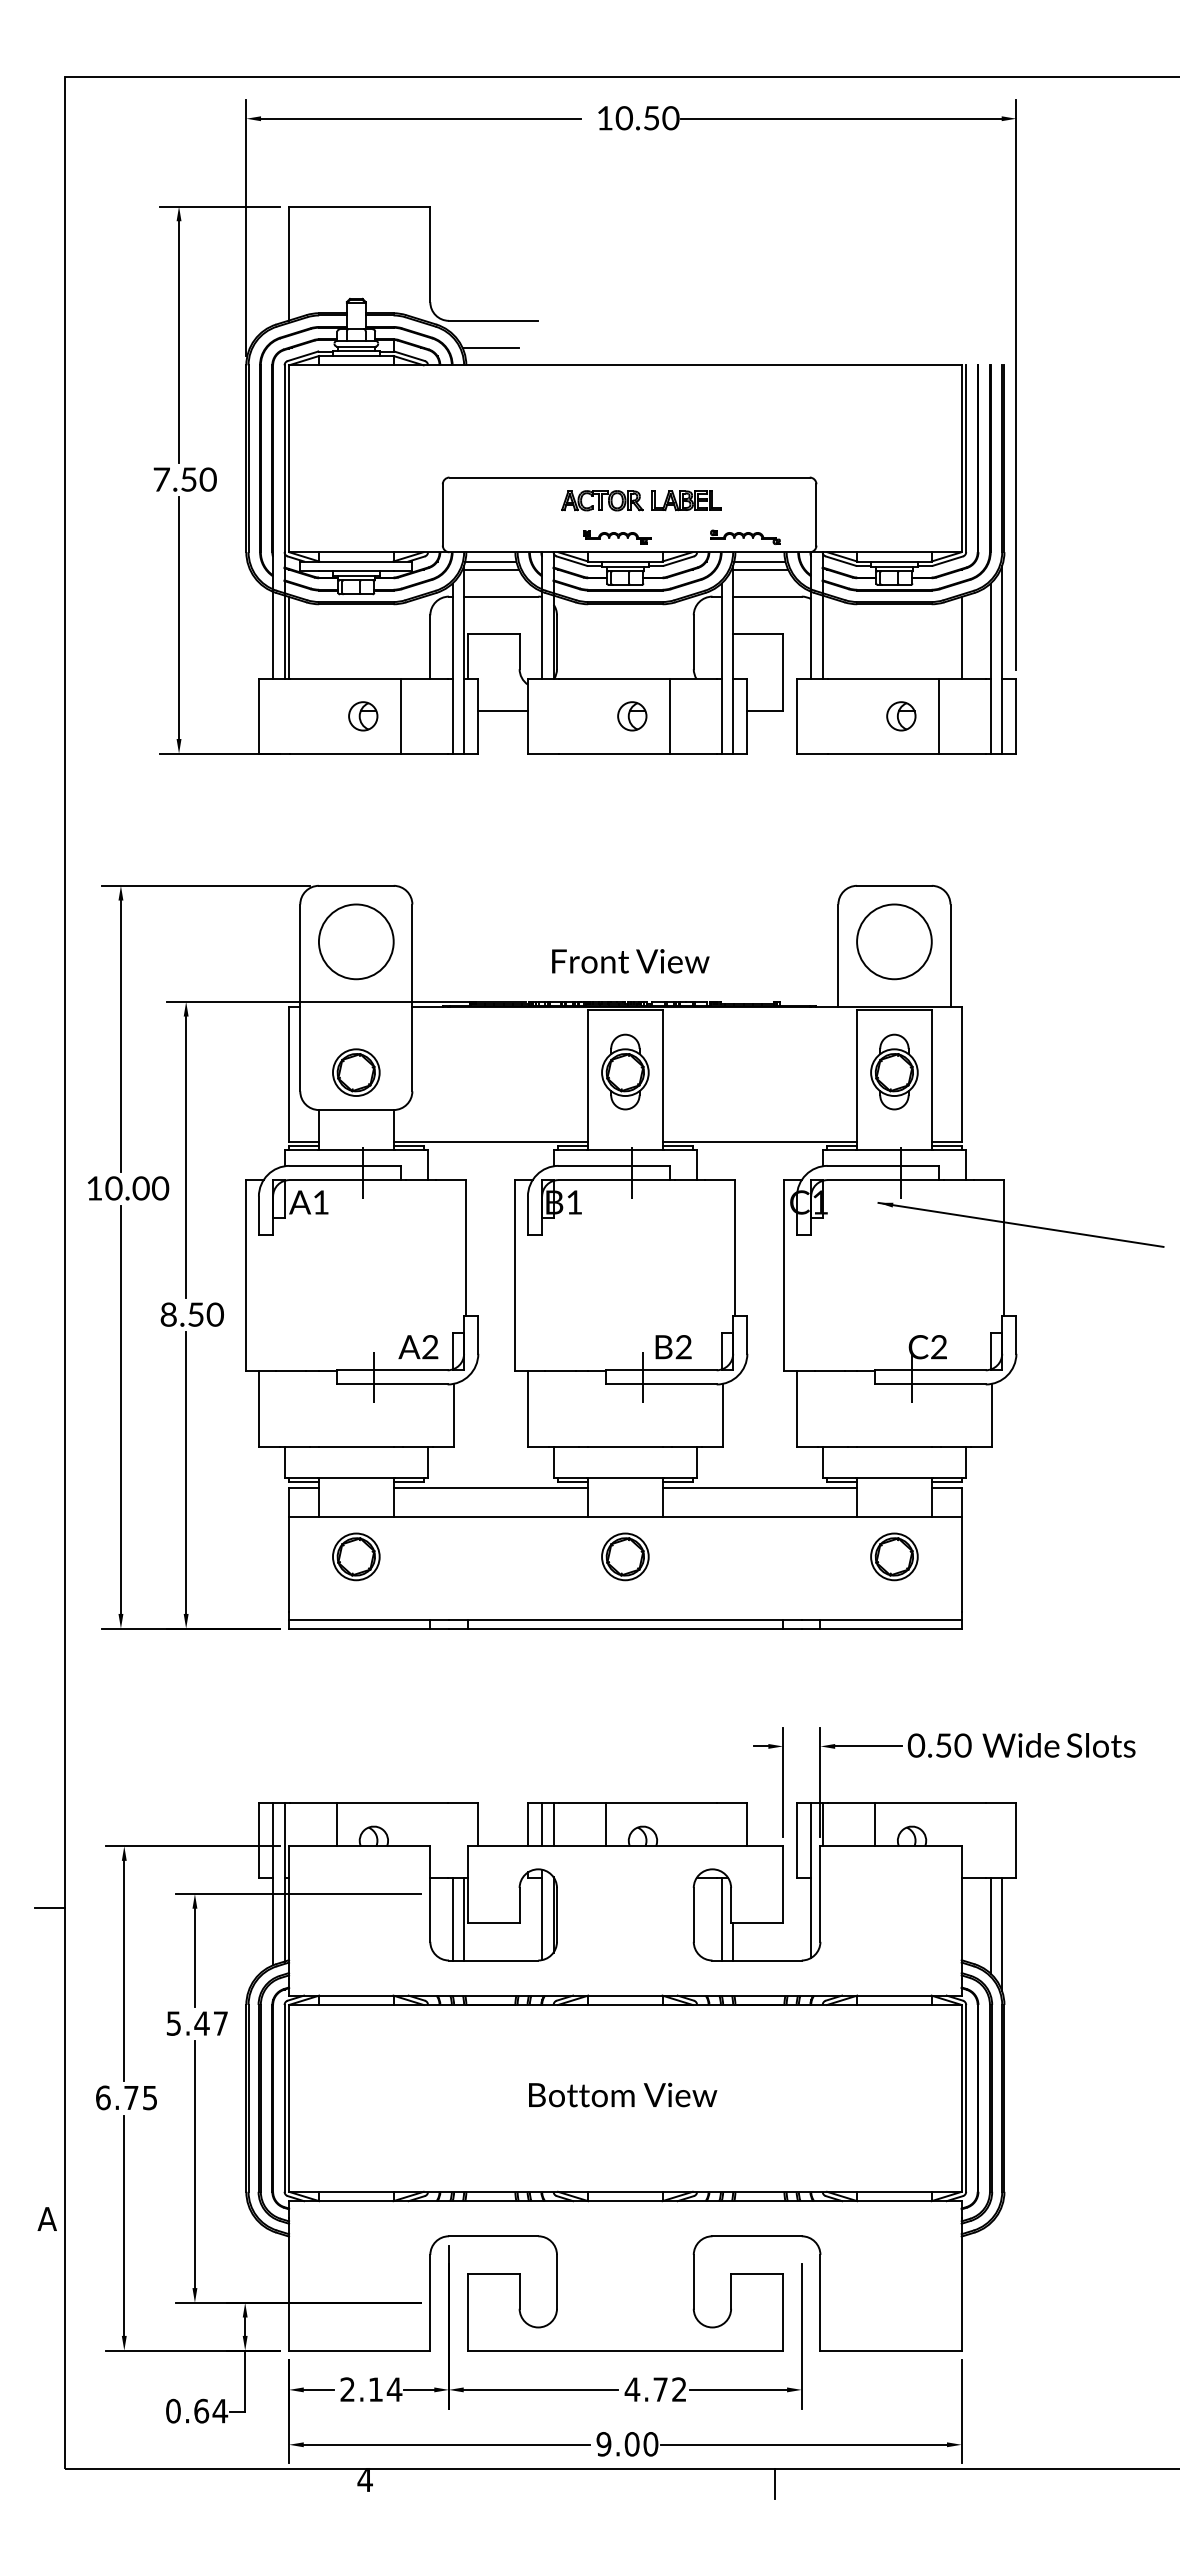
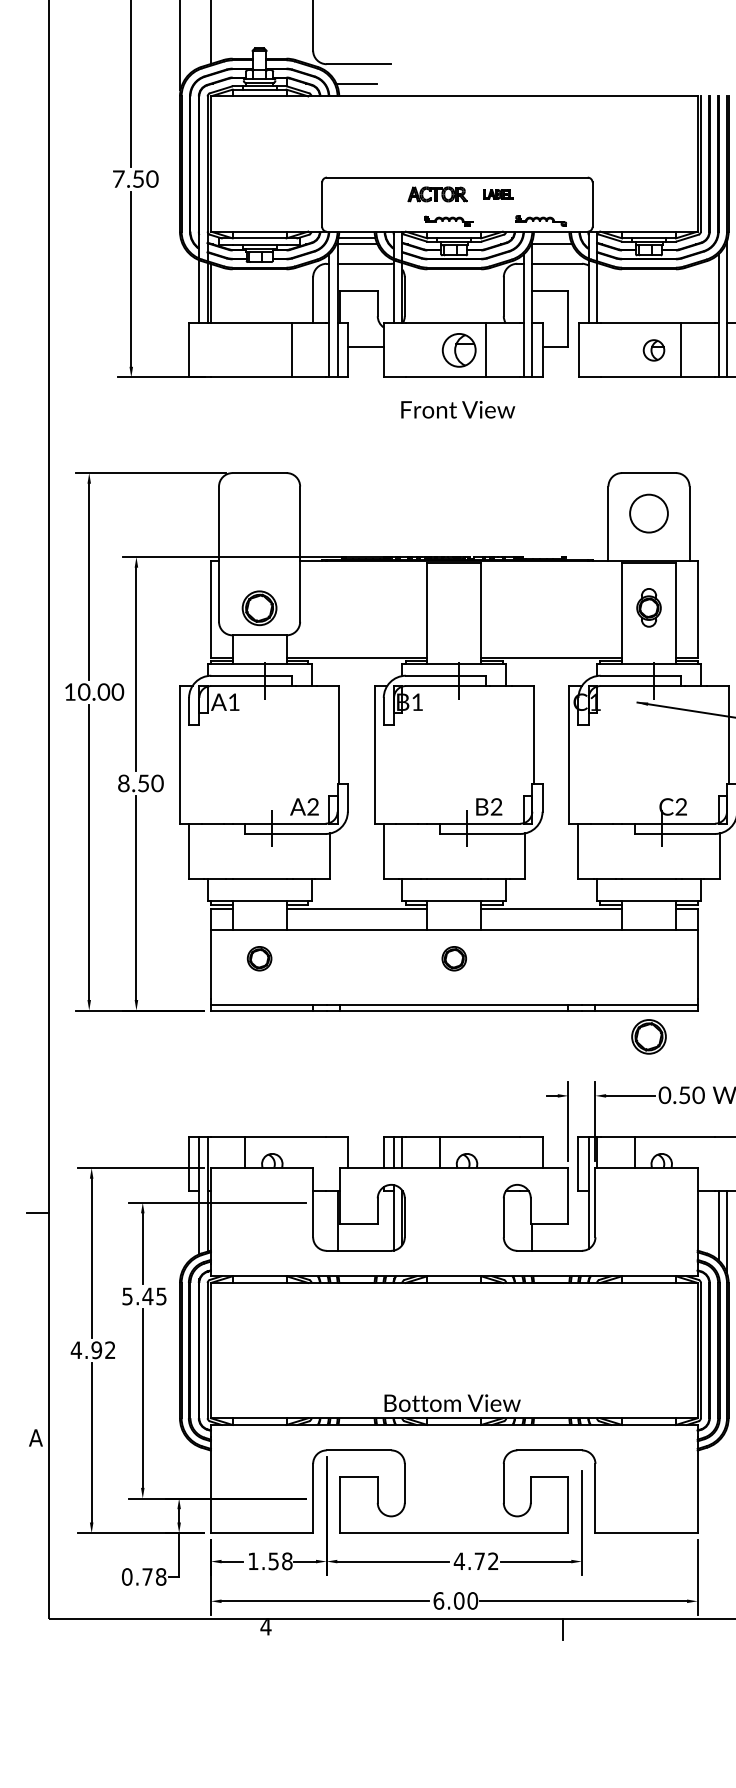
part: (686, 500) -> (498, 194), size x0.6
line: (759, 561) -> (551, 238), removed
line: (961, 637) -> (697, 293), removed
part: (363, 716) -> (264, 350), removed
part: (632, 716) -> (459, 350), size x1.6
circle: (356, 941) -> (259, 513), removed
circle: (894, 941) -> (649, 513), size x0.7
text: (630, 961) -> (458, 409), moved
part: (625, 1071) -> (454, 607), removed
part: (894, 1071) -> (649, 607), size x0.7
part: (356, 1556) -> (259, 958), size x0.7
part: (625, 1556) -> (454, 958), size x0.7
part: (894, 1556) -> (649, 1036), moved
line: (452, 1919) -> (329, 1221), removed
line: (721, 1919) -> (523, 1221), removed
text: (220, 2023) -> (161, 1296), 5.47 -> 5.45
text: (623, 2094) -> (452, 1402), moved
text: (125, 2097) -> (92, 1349), 6.75 -> 4.92
text: (371, 2389) -> (270, 1561), 2.14 -> 1.58
text: (211, 2410) -> (154, 1576), 0.64 -> 0.78
text: (603, 2444) -> (438, 1601), 9.00 -> 6.00

